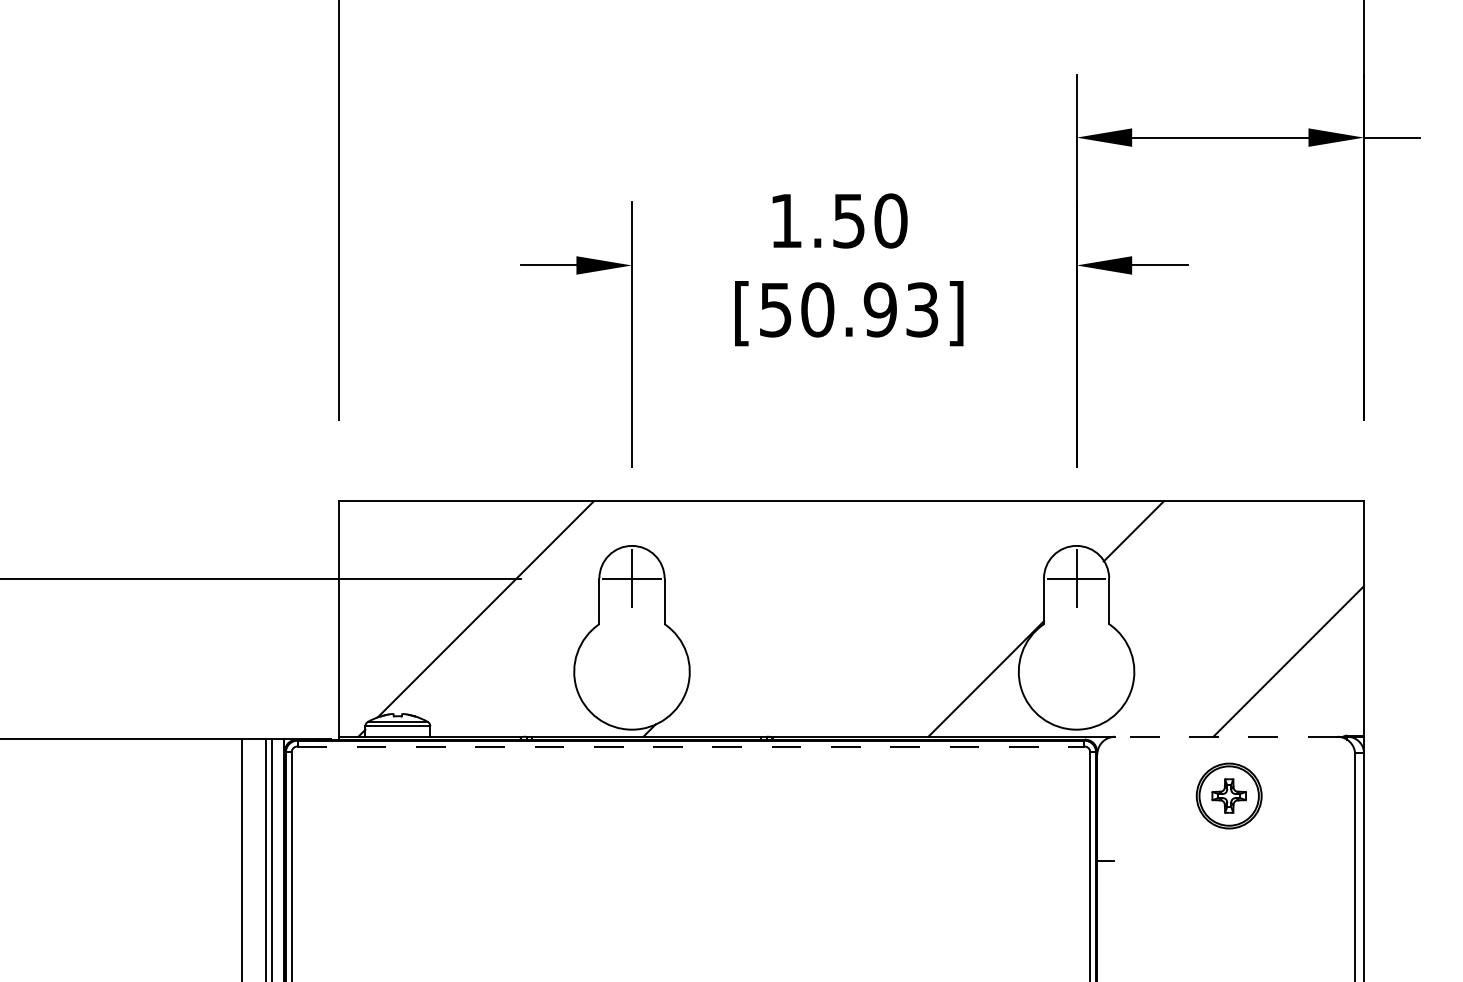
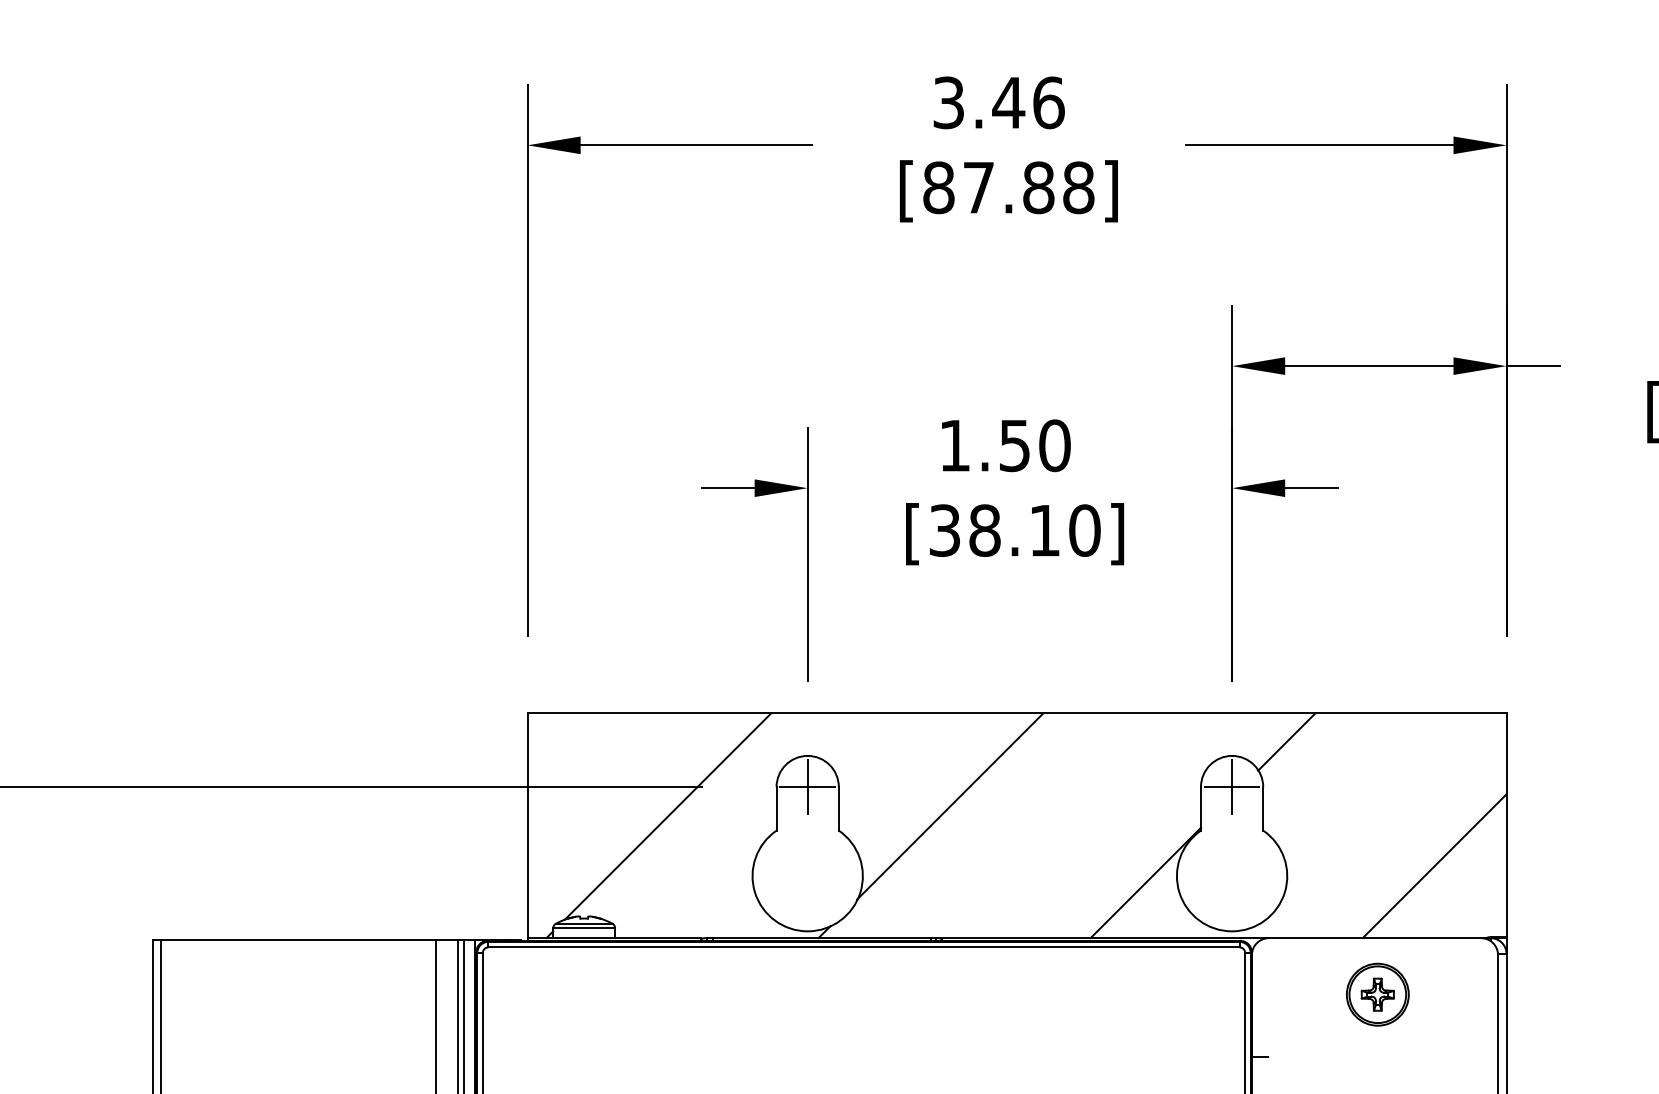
text: (849, 309) -> (1015, 530), [50.93] -> [38.10]
line: (781, 598) -> (950, 806), added
line: (1225, 737) -> (1374, 938), dashed -> solid
line: (691, 746) -> (864, 947), dashed -> solid

